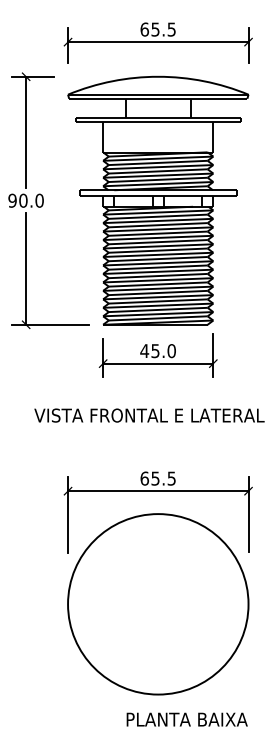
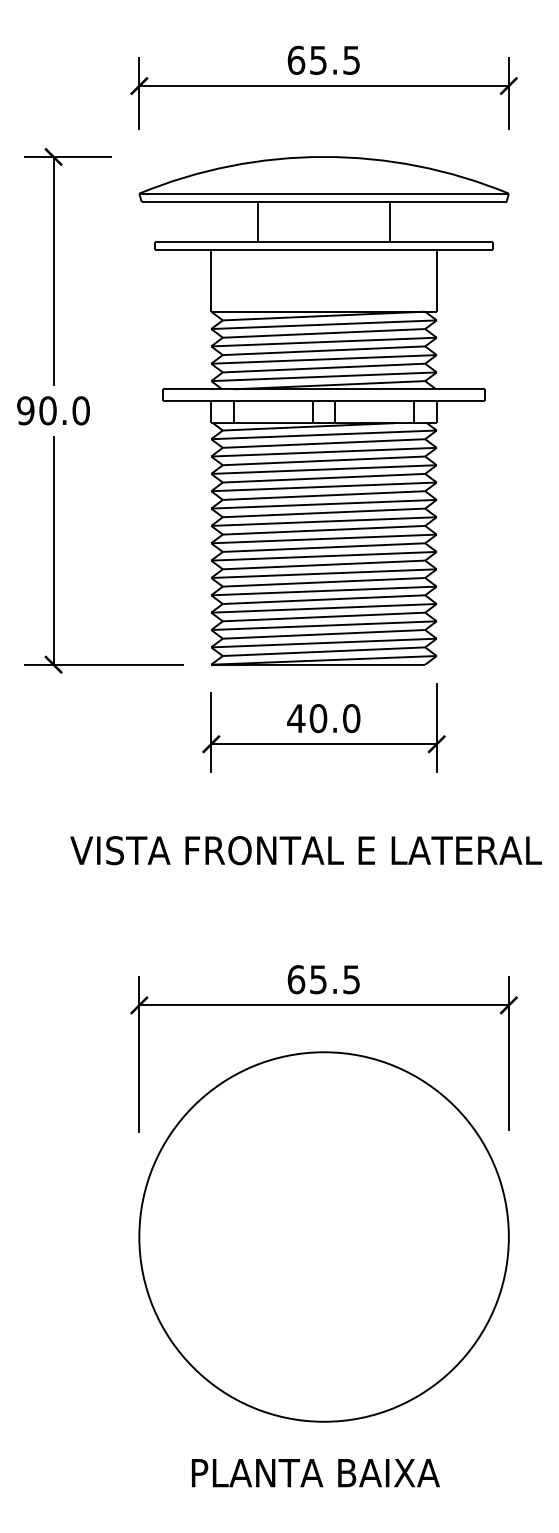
text: (155, 351) -> (318, 719), 45.0 -> 40.0
text: (186, 719) -> (314, 1472), moved

